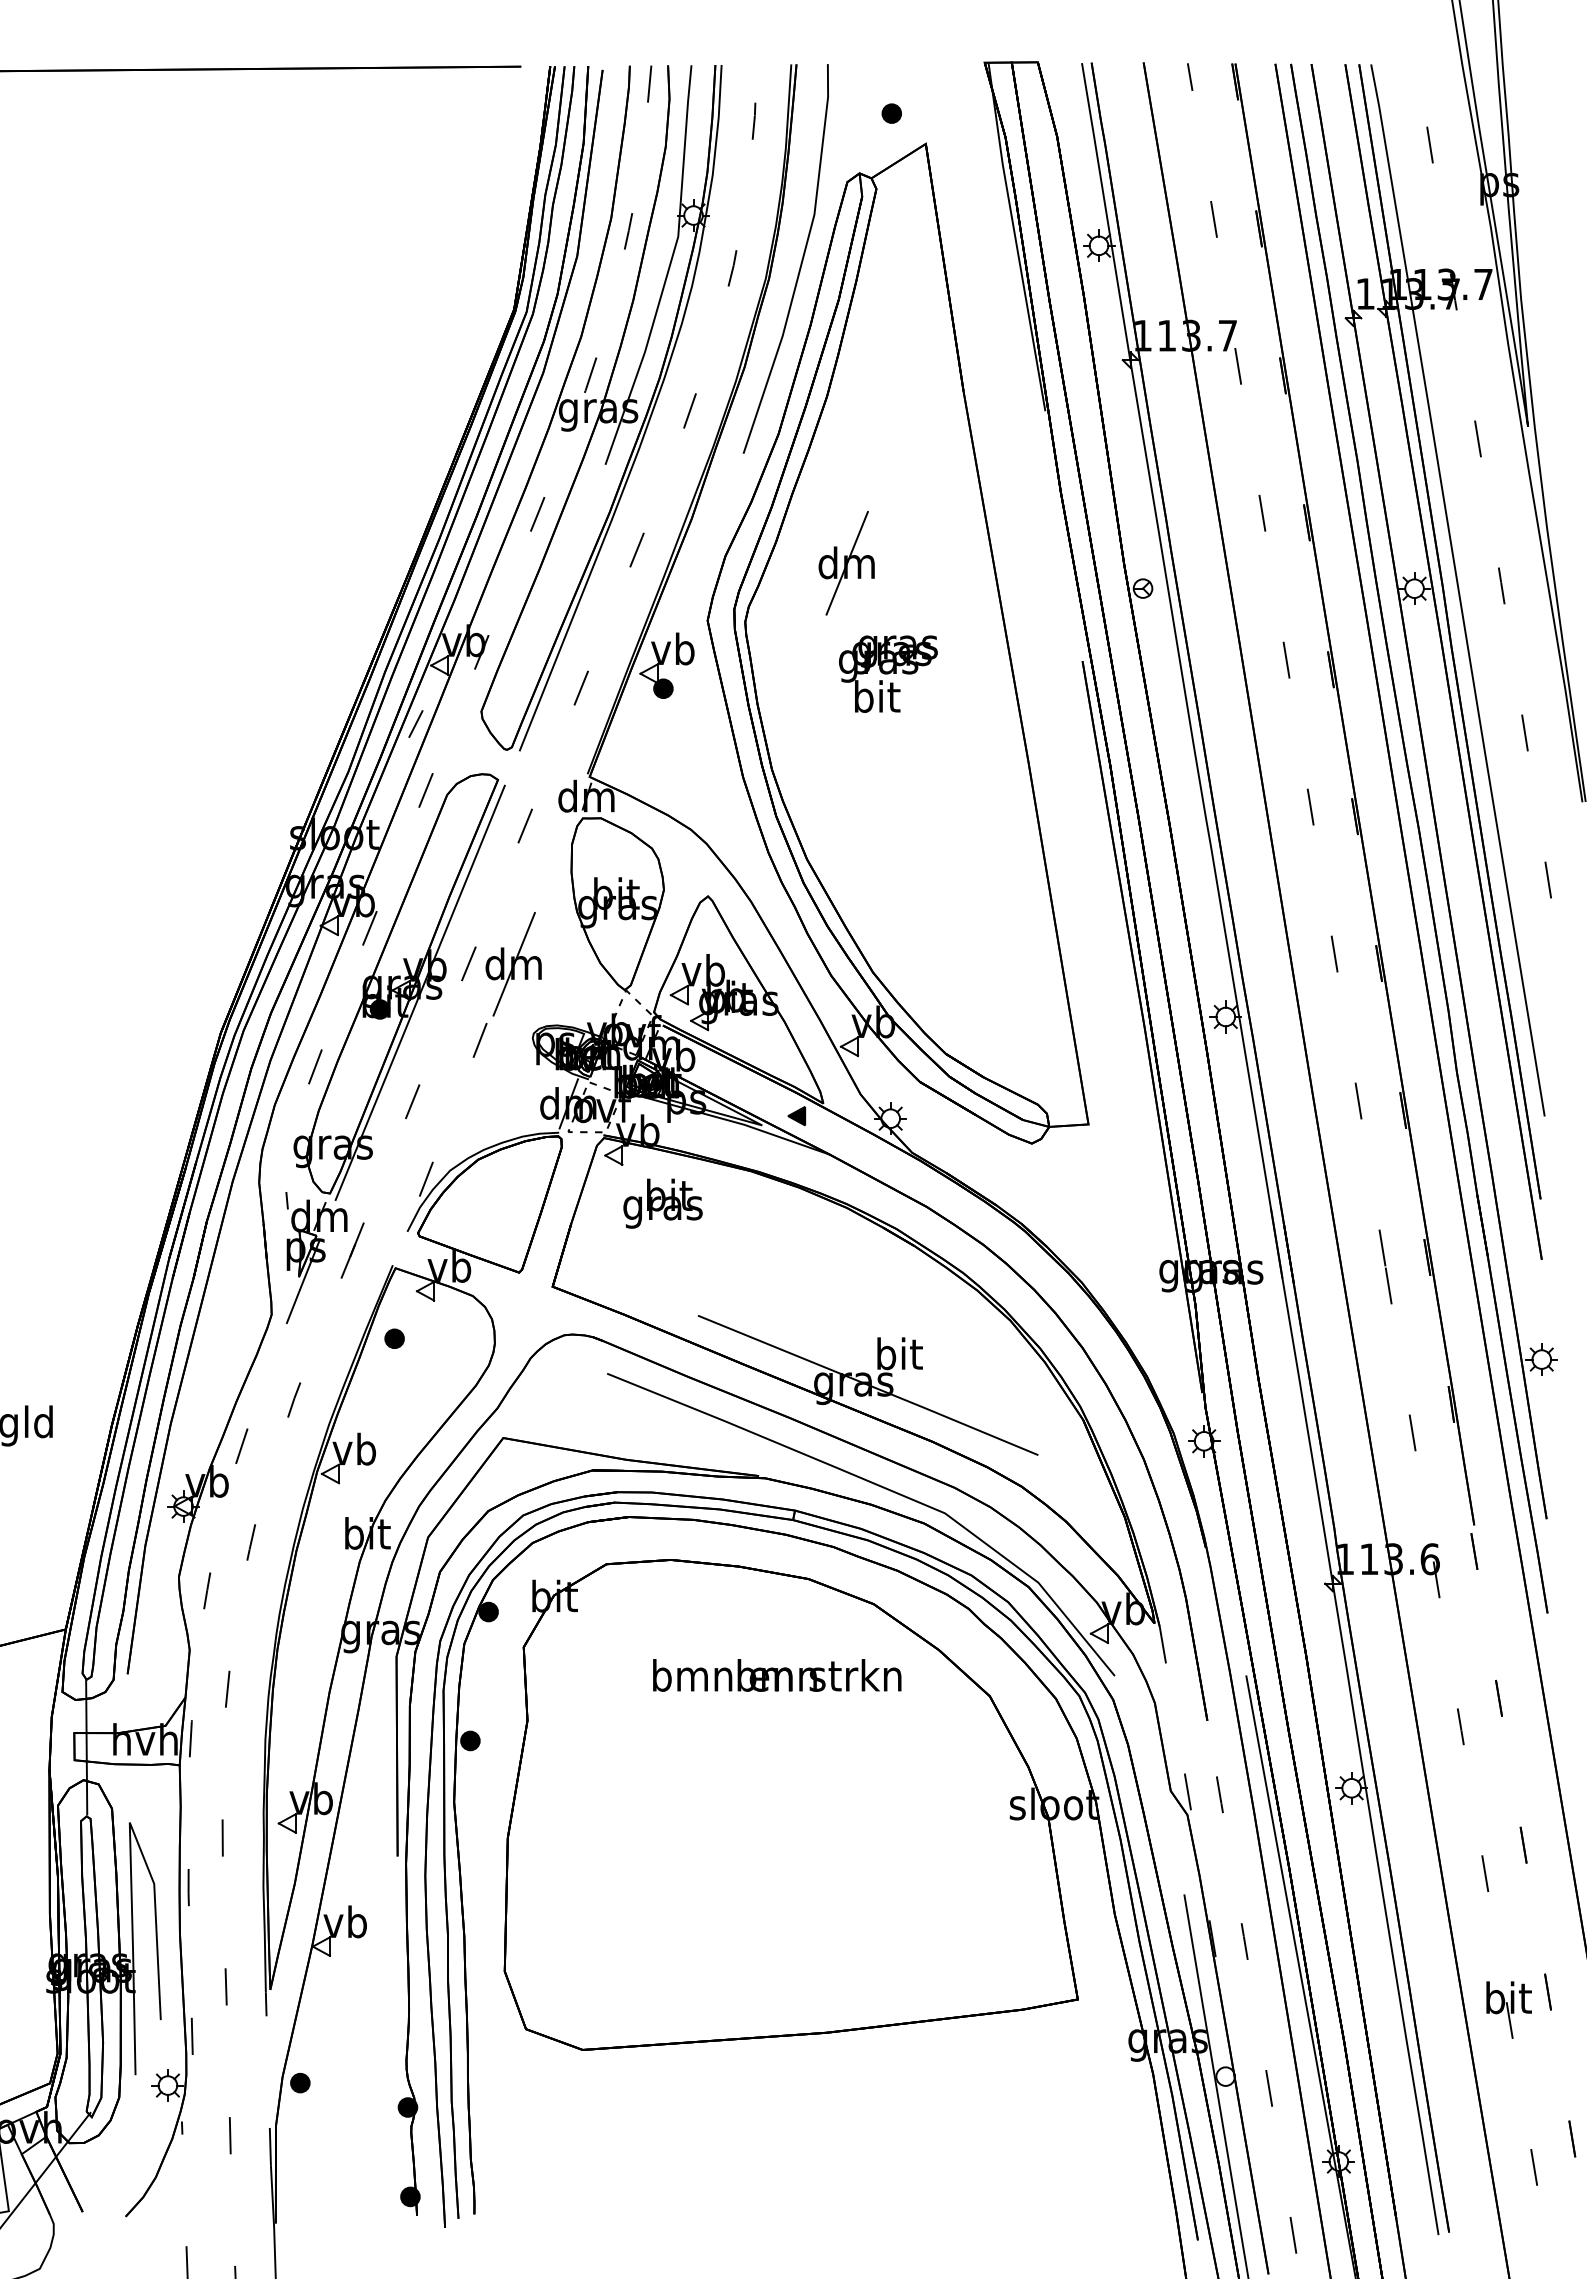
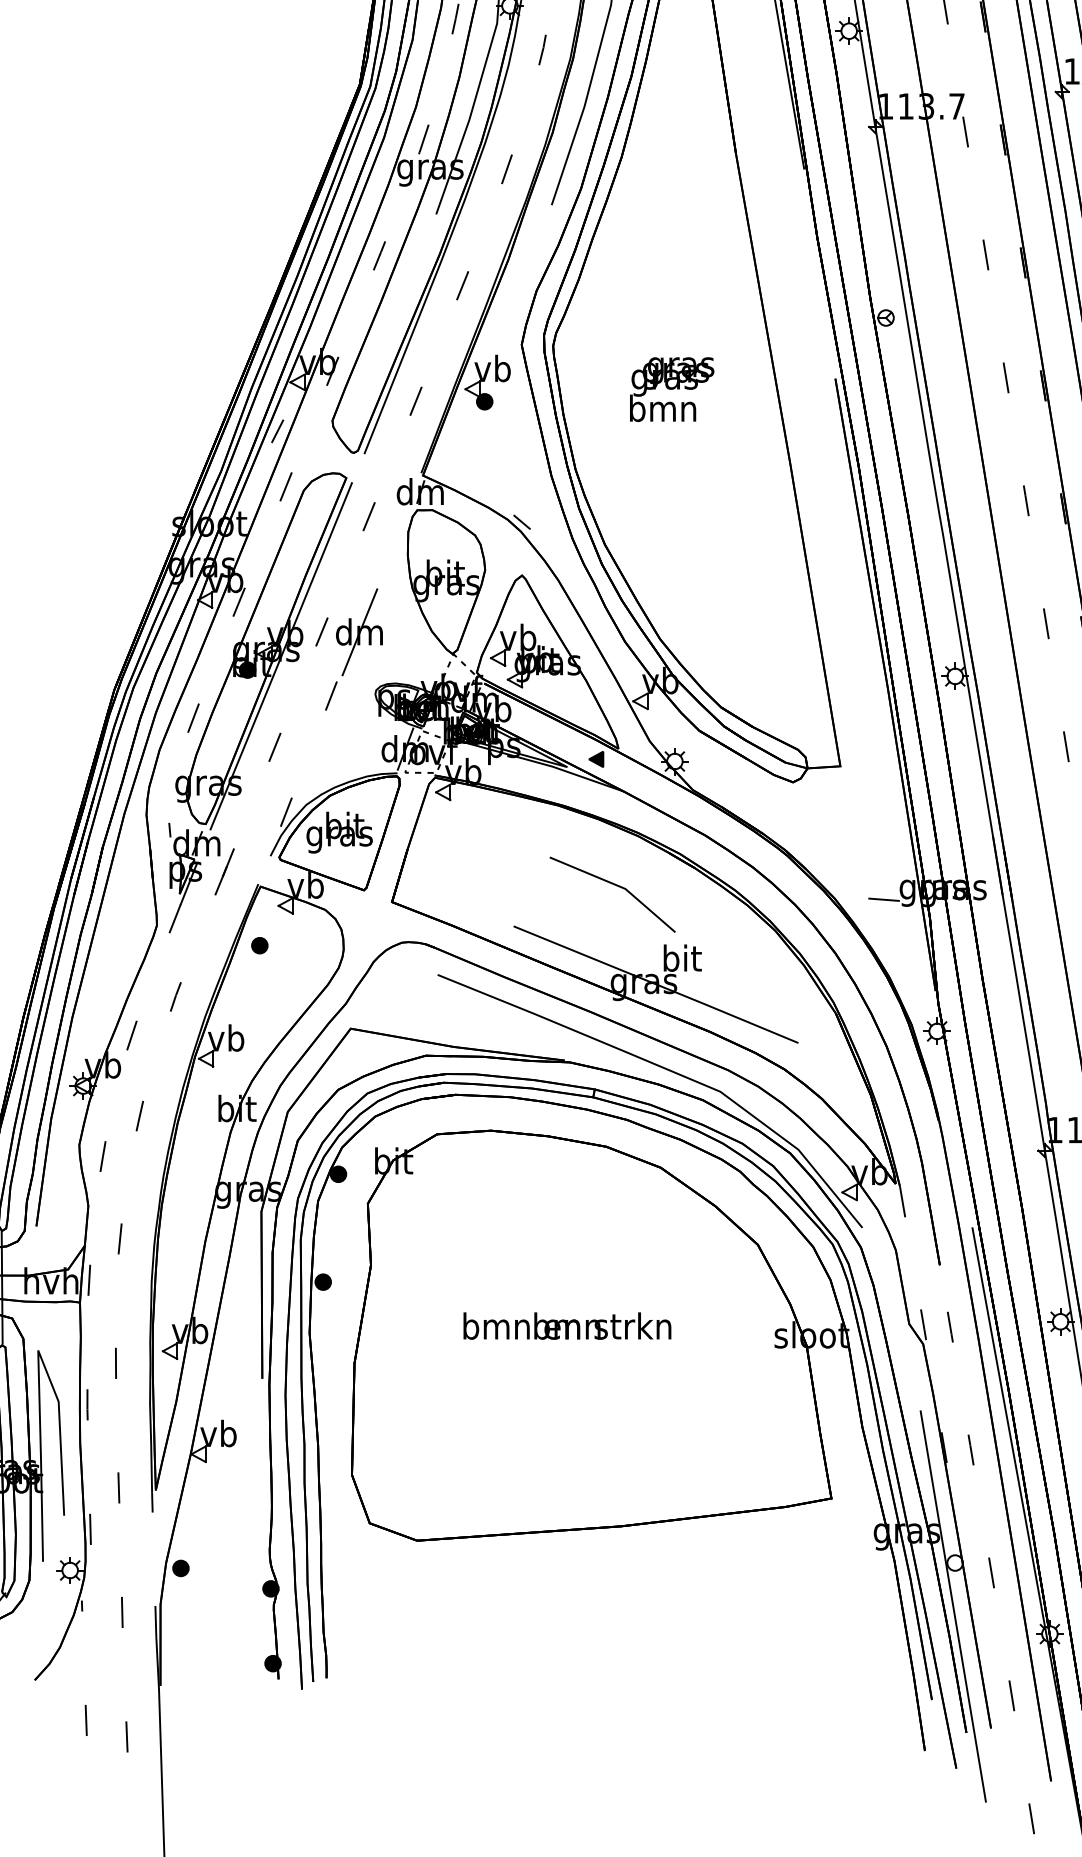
part: (846, 563) -> (637, 296), removed
text: (876, 696) -> (663, 408), bit -> bmn
line: (707, 832) -> (521, 522), added
text: (662, 1203) -> (339, 832), moved
line: (820, 1267) -> (616, 886), added
line: (1140, 1283) -> (883, 899), added
text: (777, 1675) -> (567, 1326), moved

